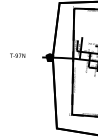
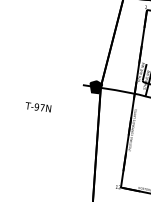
text: (17, 55) -> (38, 106), moved

